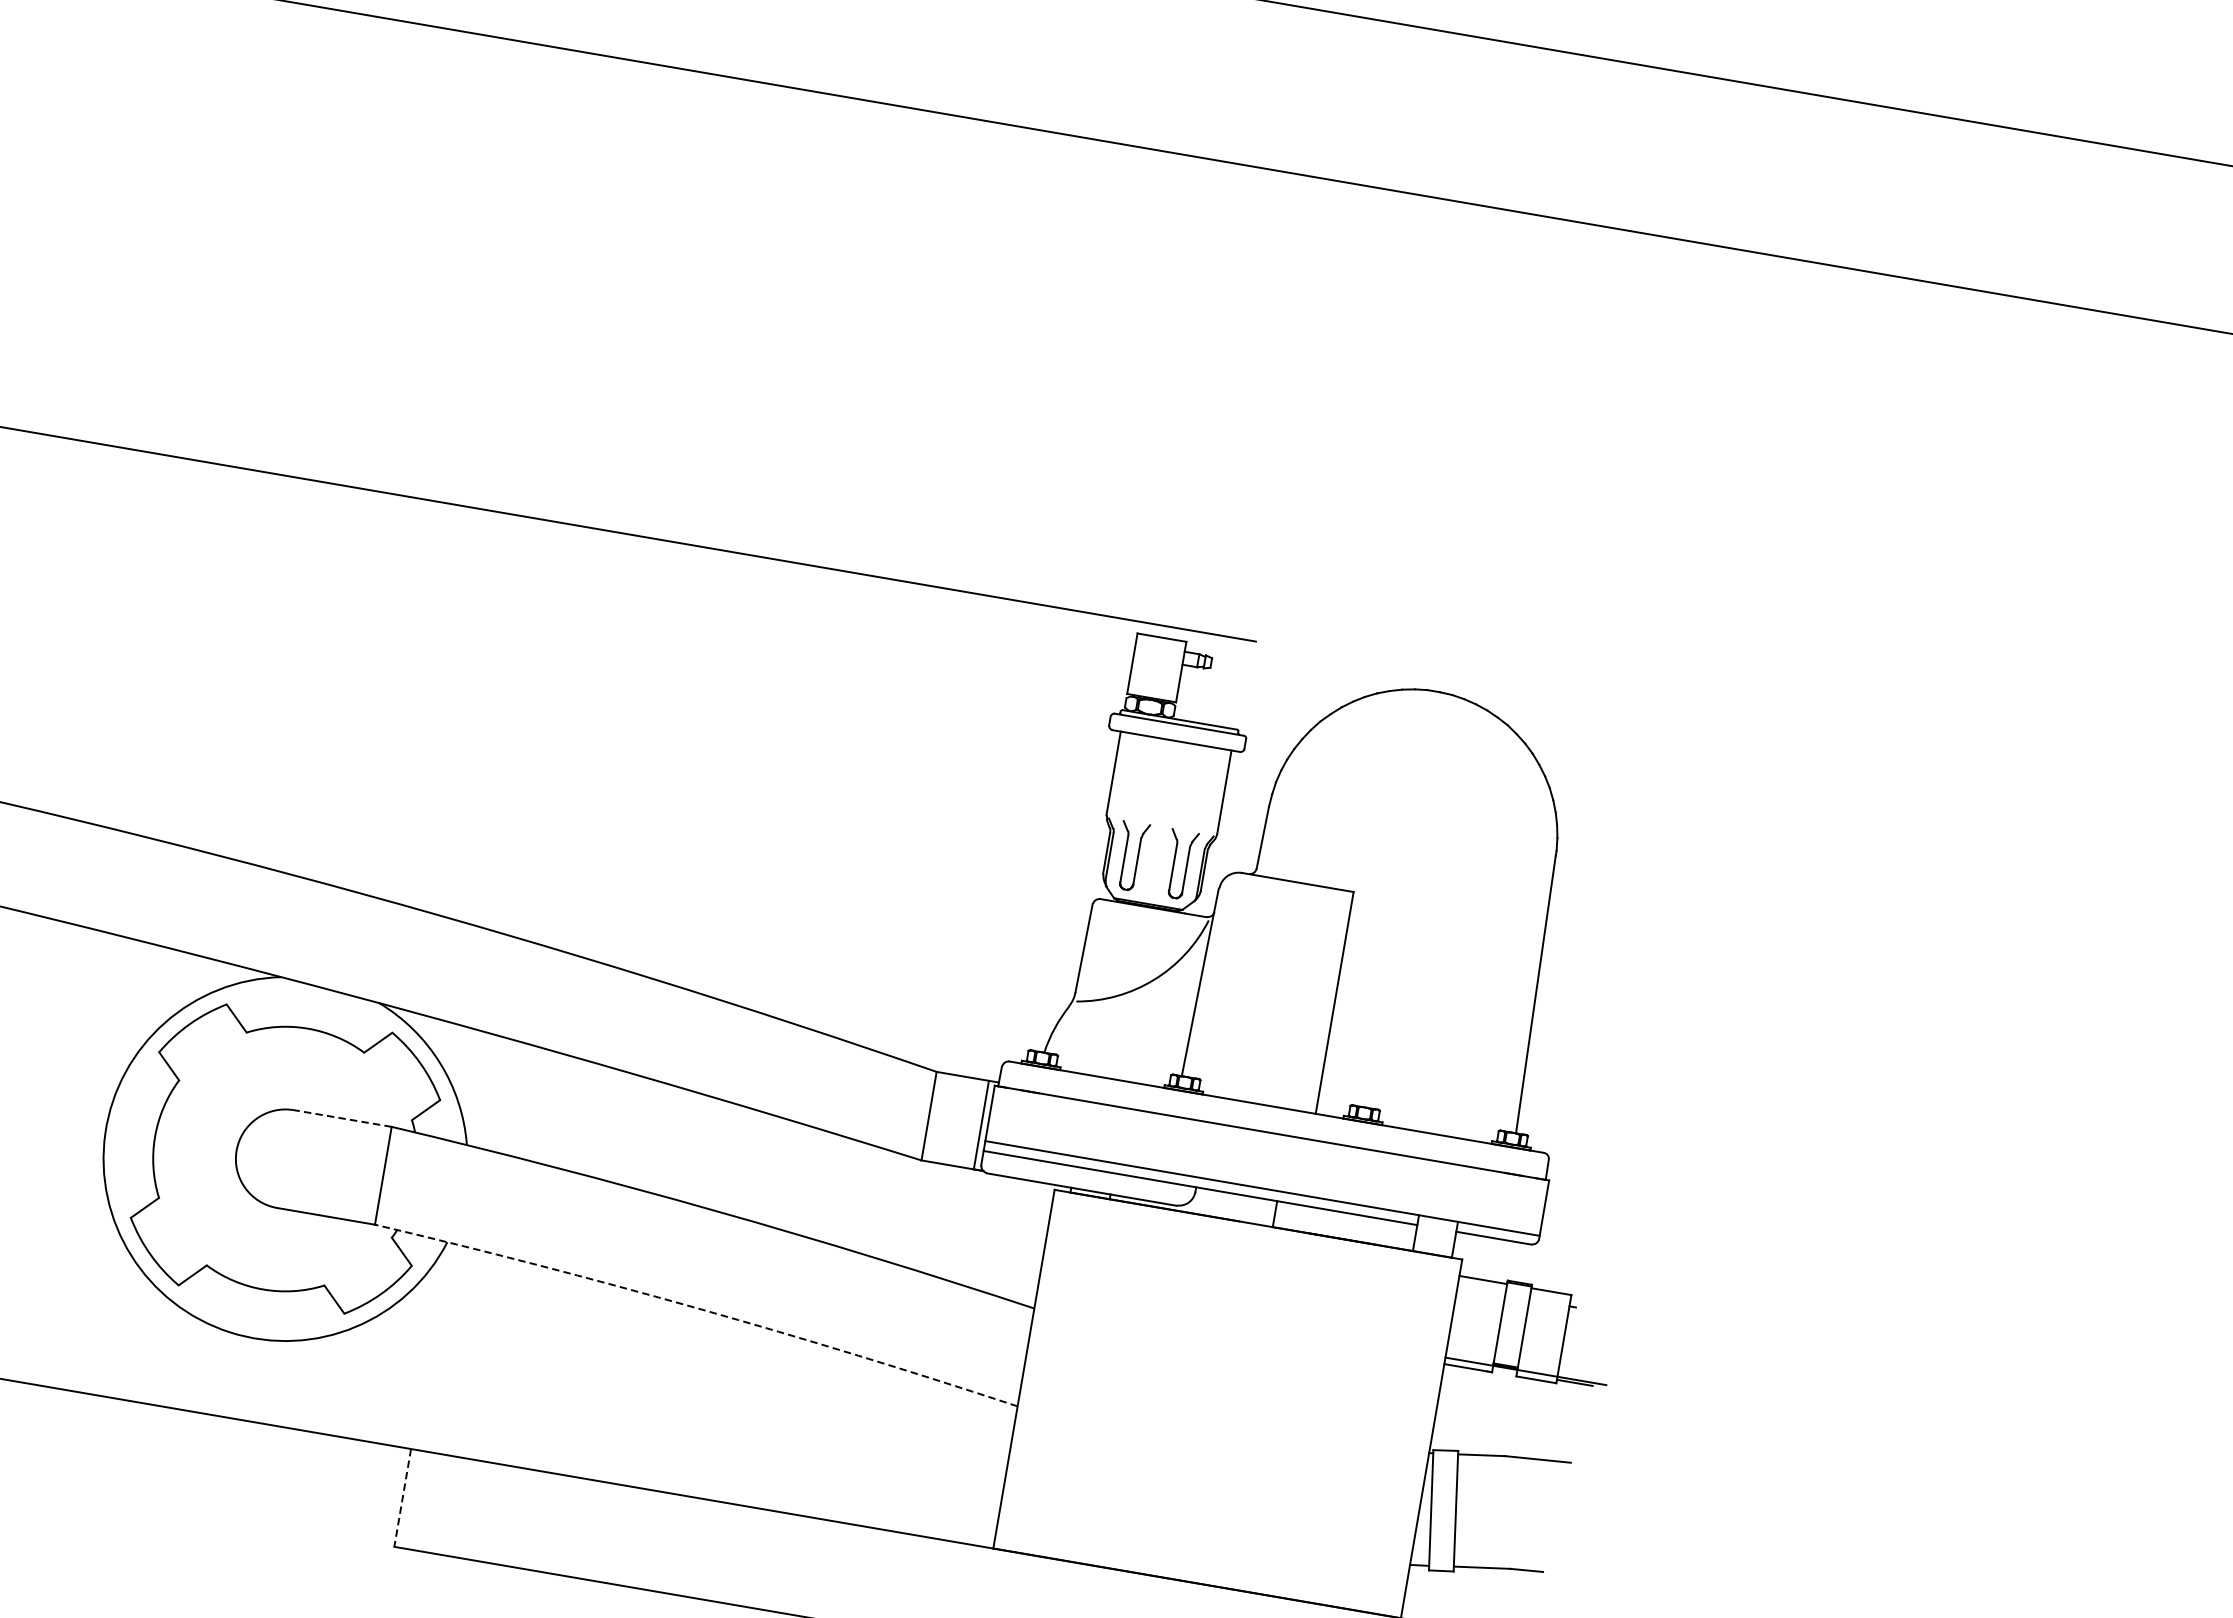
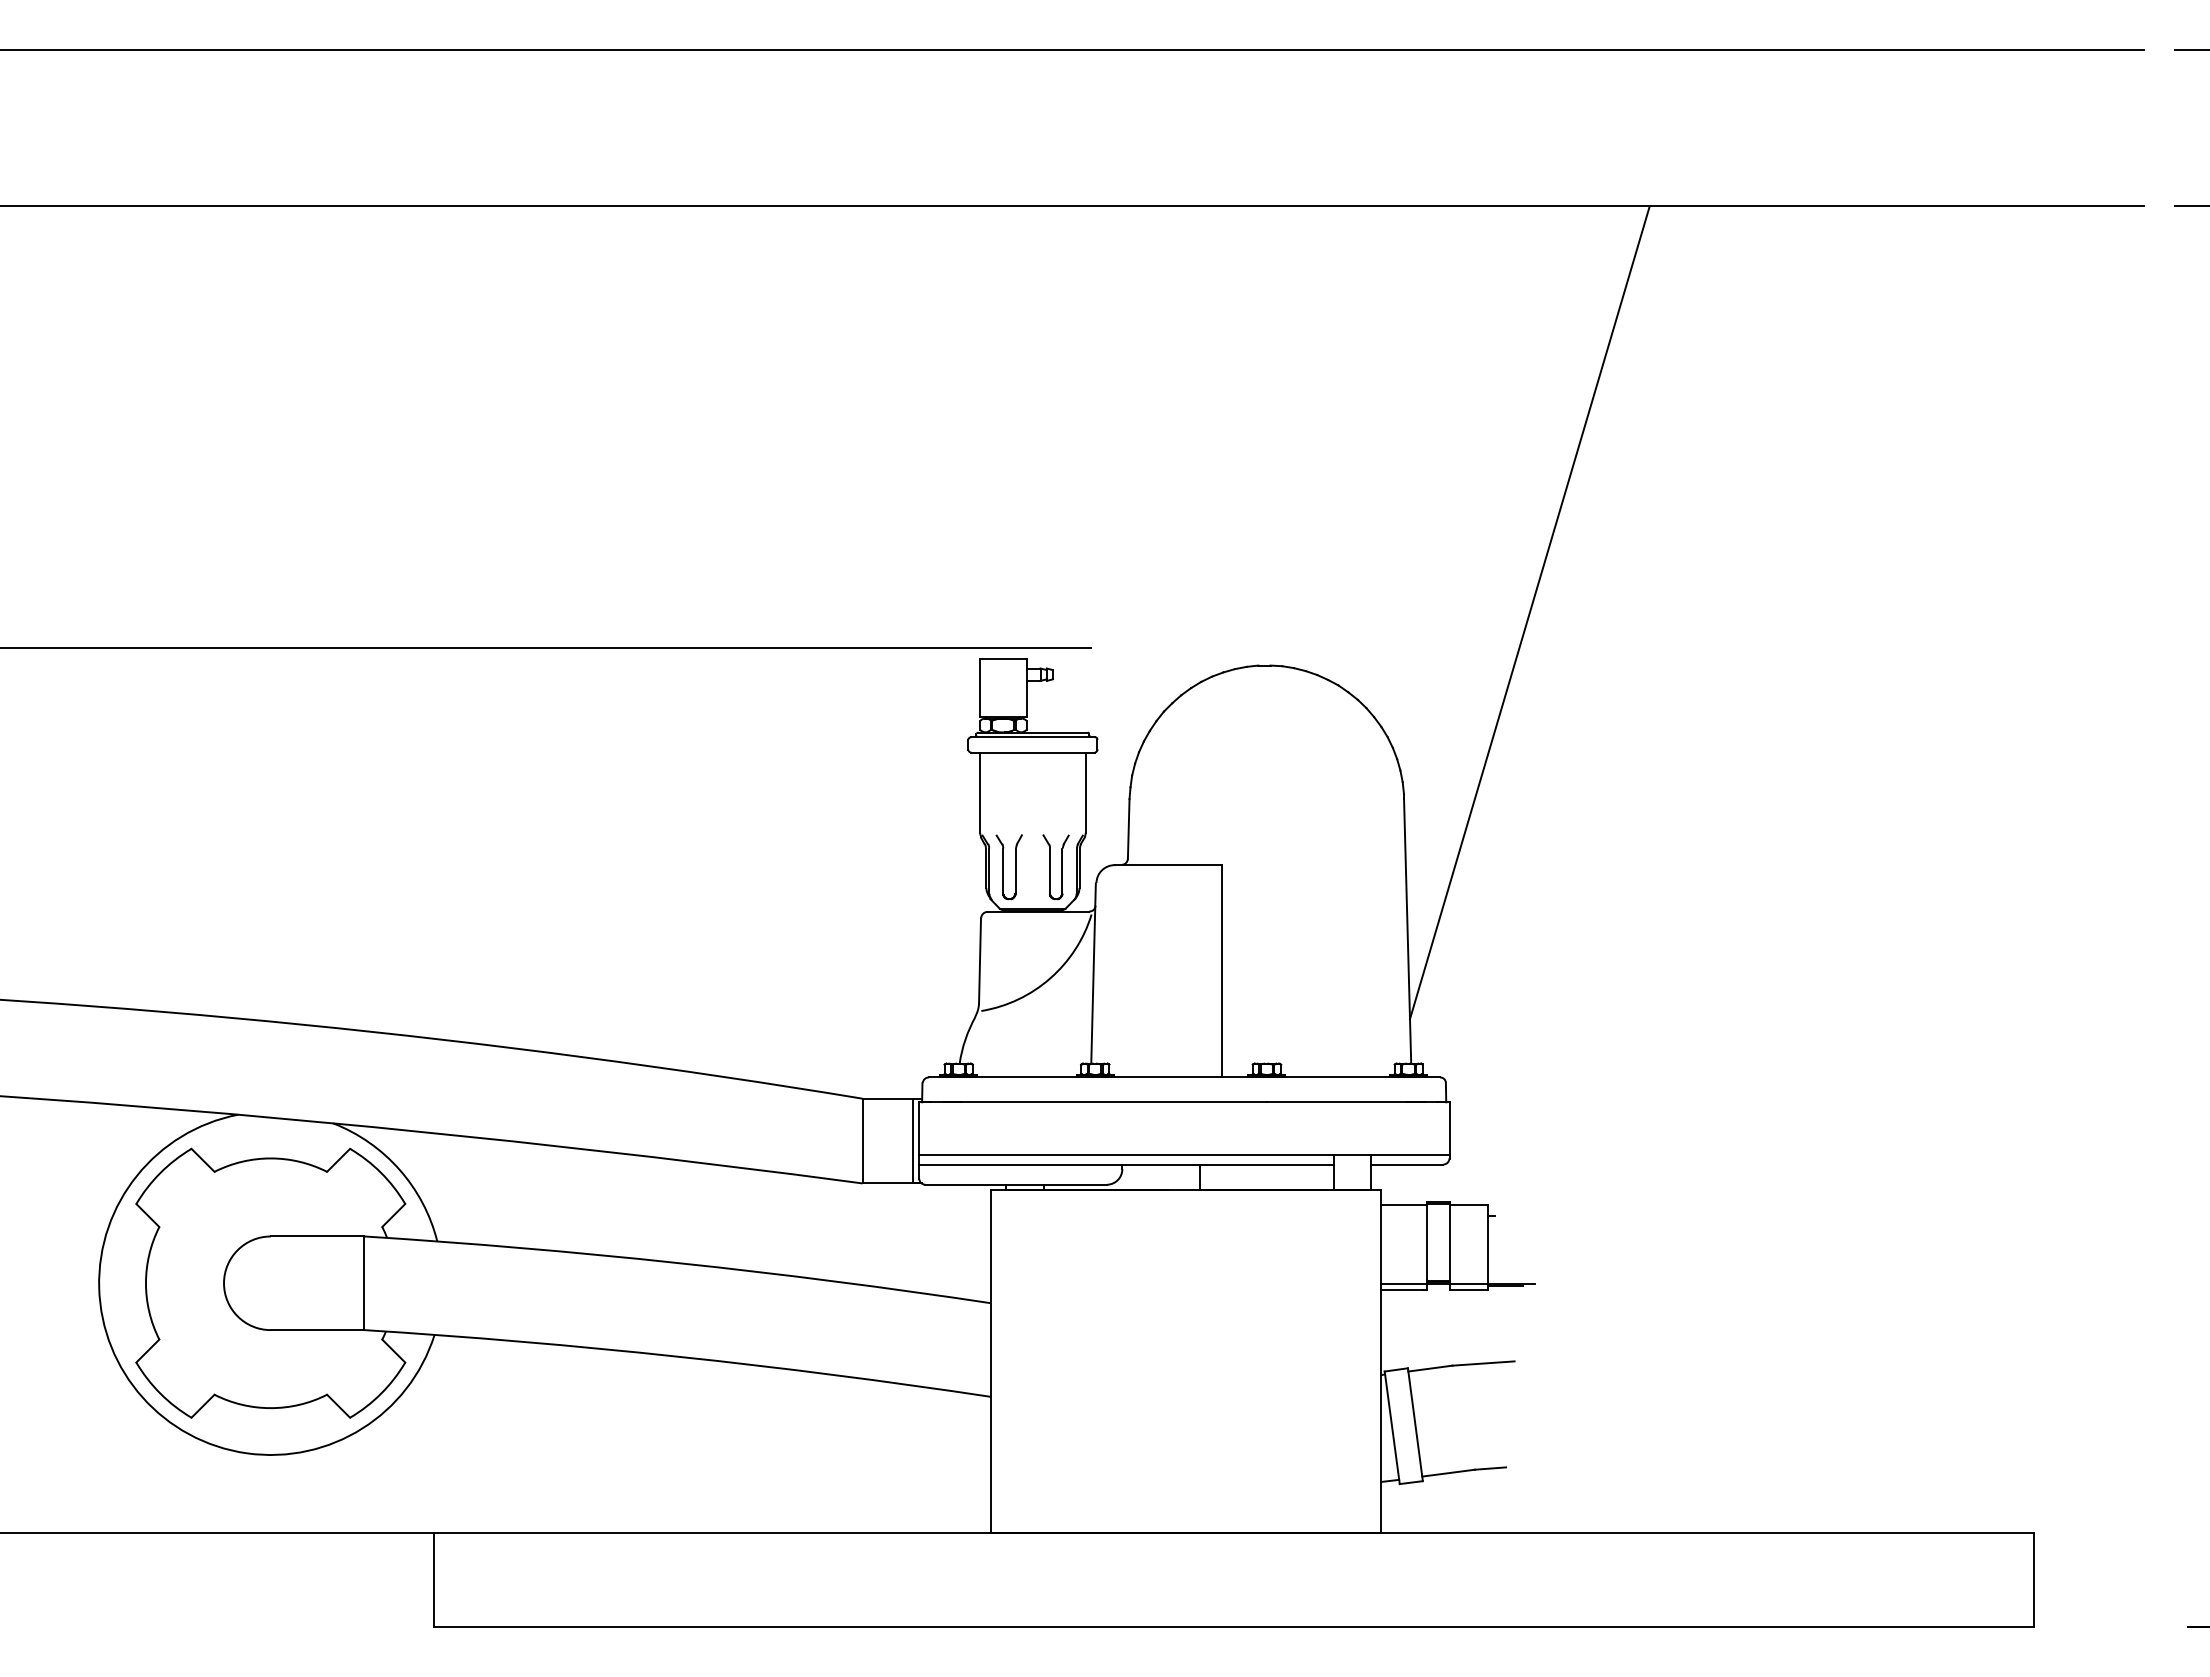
line: (1720, 683) -> (1529, 612), added
line: (342, 1118) -> (317, 1236), dashed -> solid
arc: (698, 1308) -> (678, 1356), dashed -> solid
line: (402, 1497) -> (433, 1579), dashed -> solid

